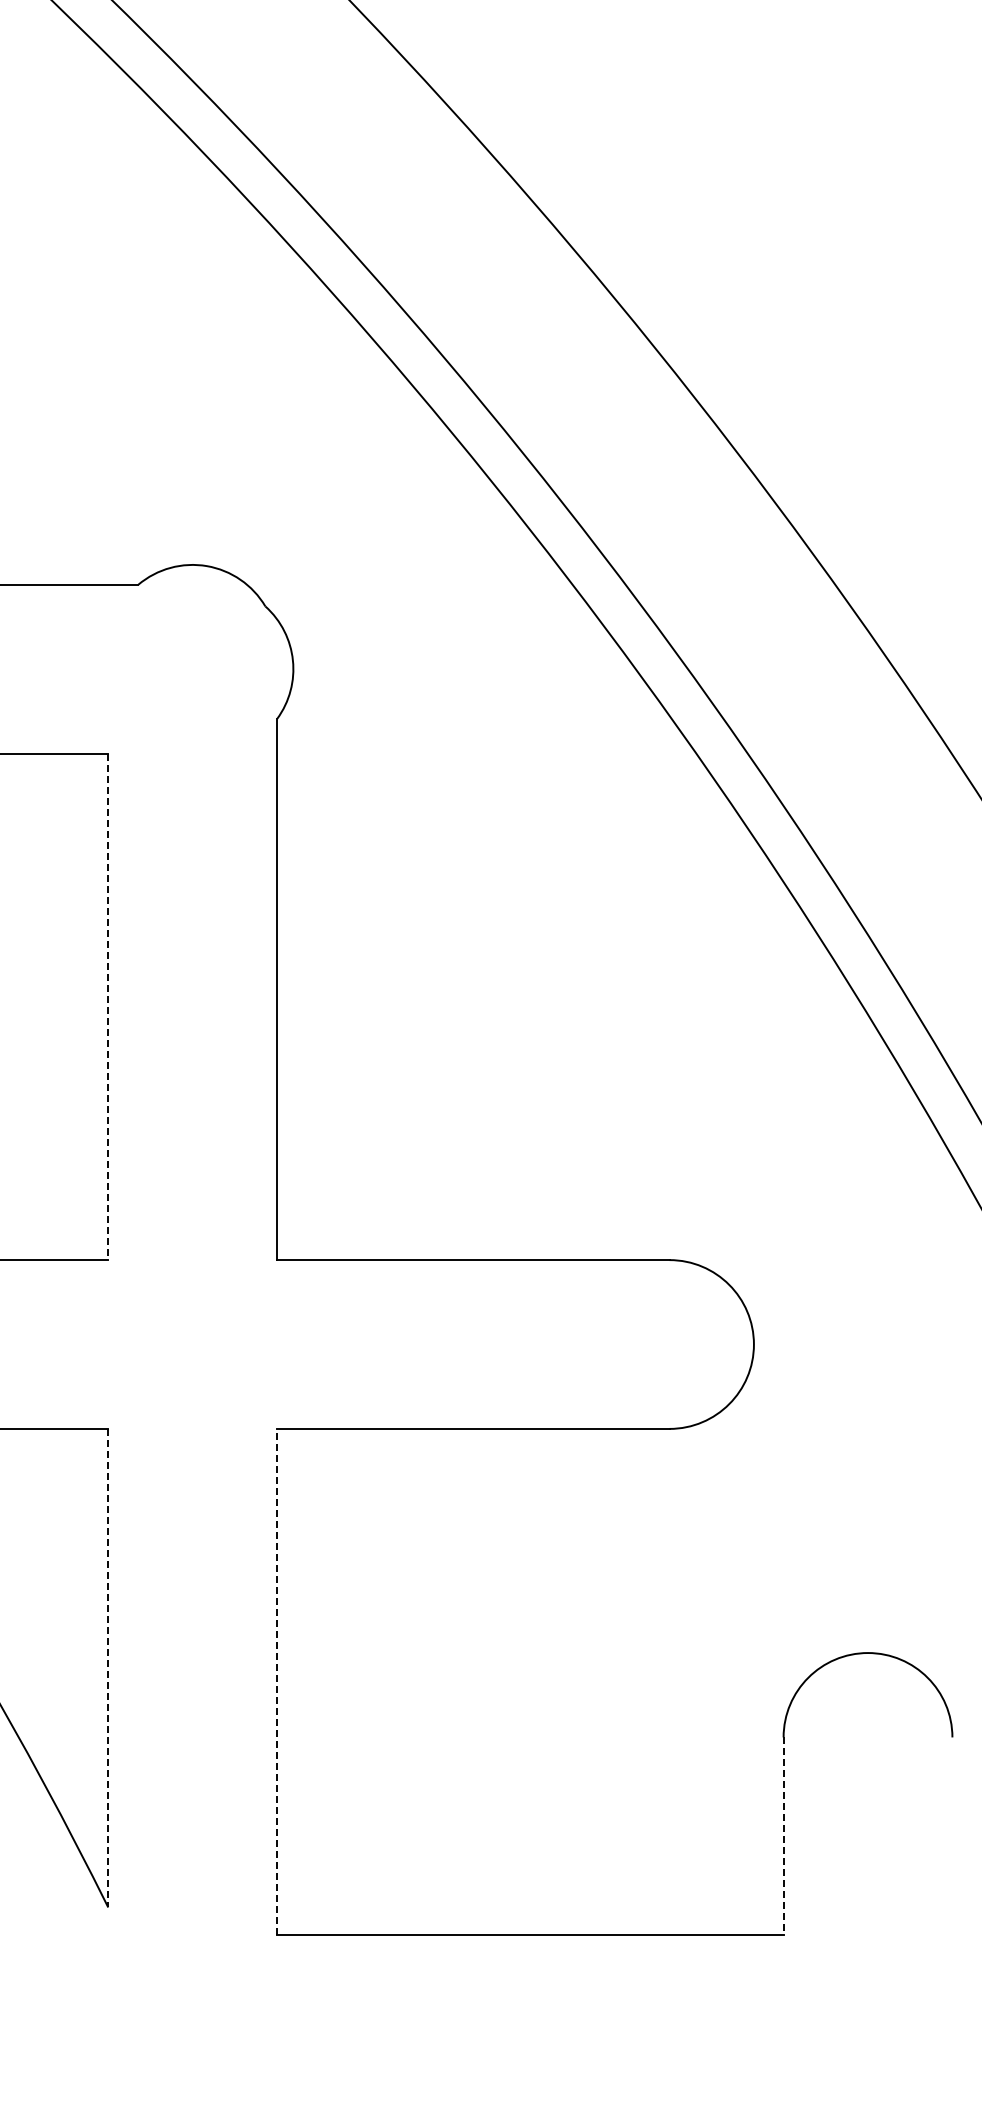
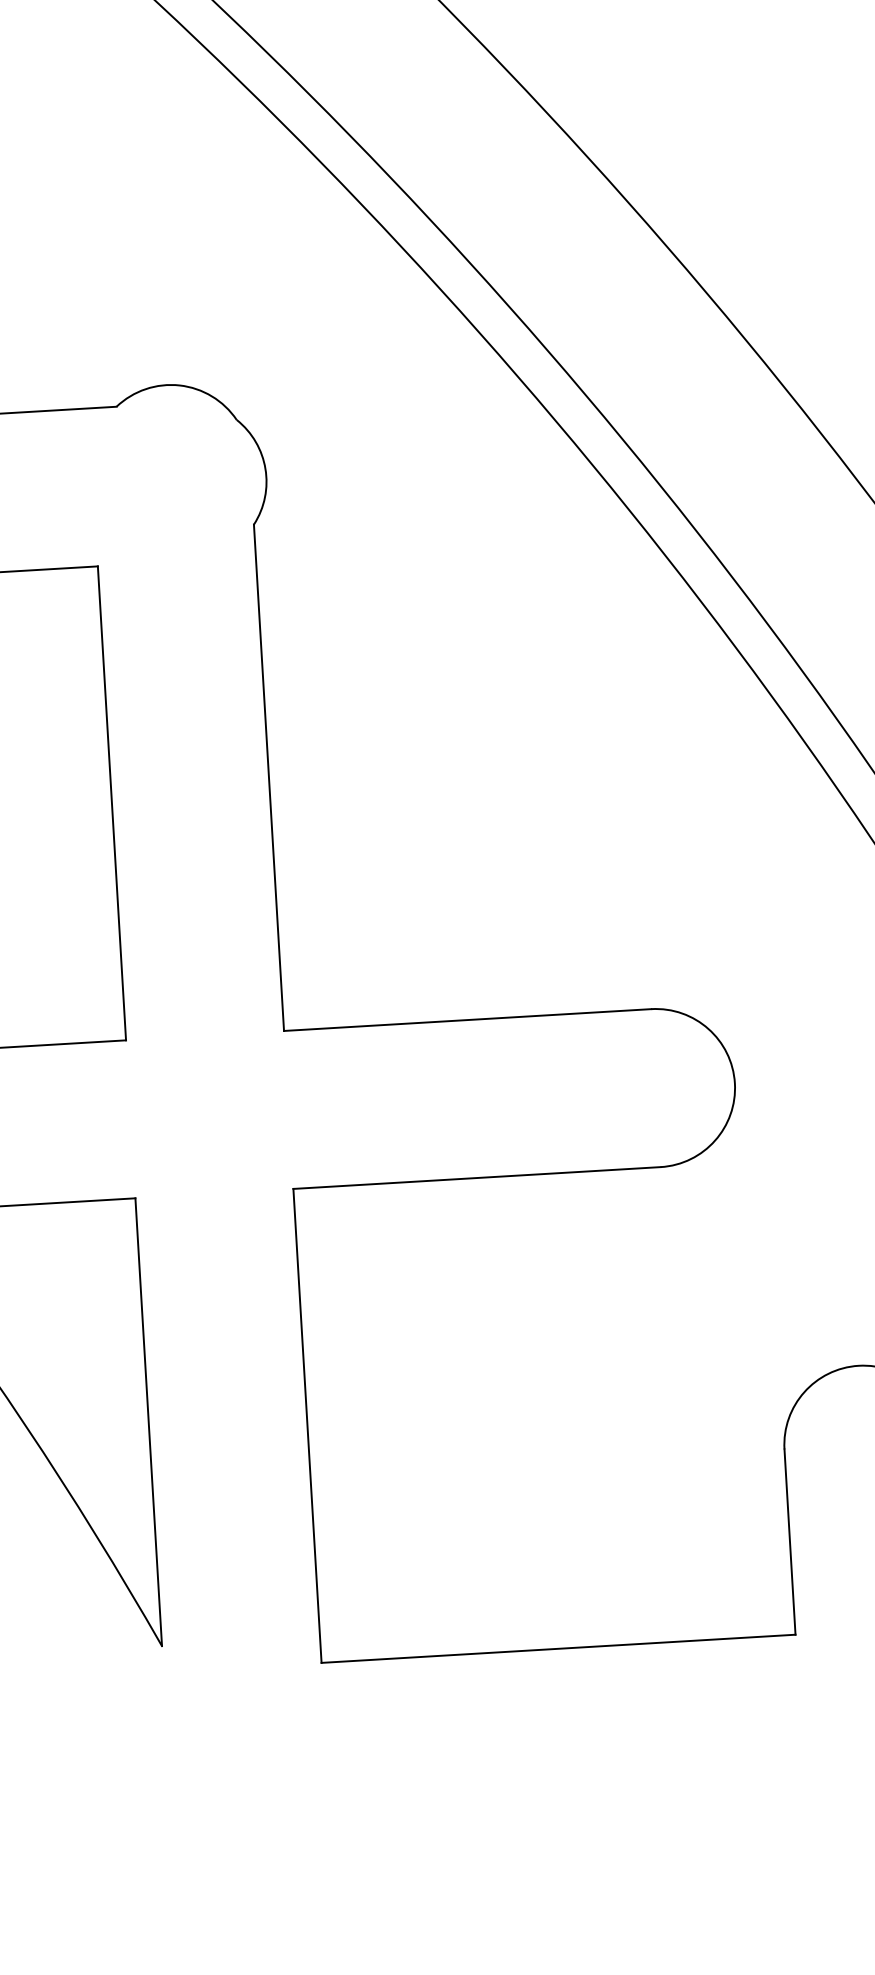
line: (108, 1007) -> (112, 803), dashed -> solid
line: (108, 1668) -> (148, 1422), dashed -> solid
line: (277, 1681) -> (307, 1425), dashed -> solid
line: (783, 1836) -> (789, 1542), dashed -> solid

